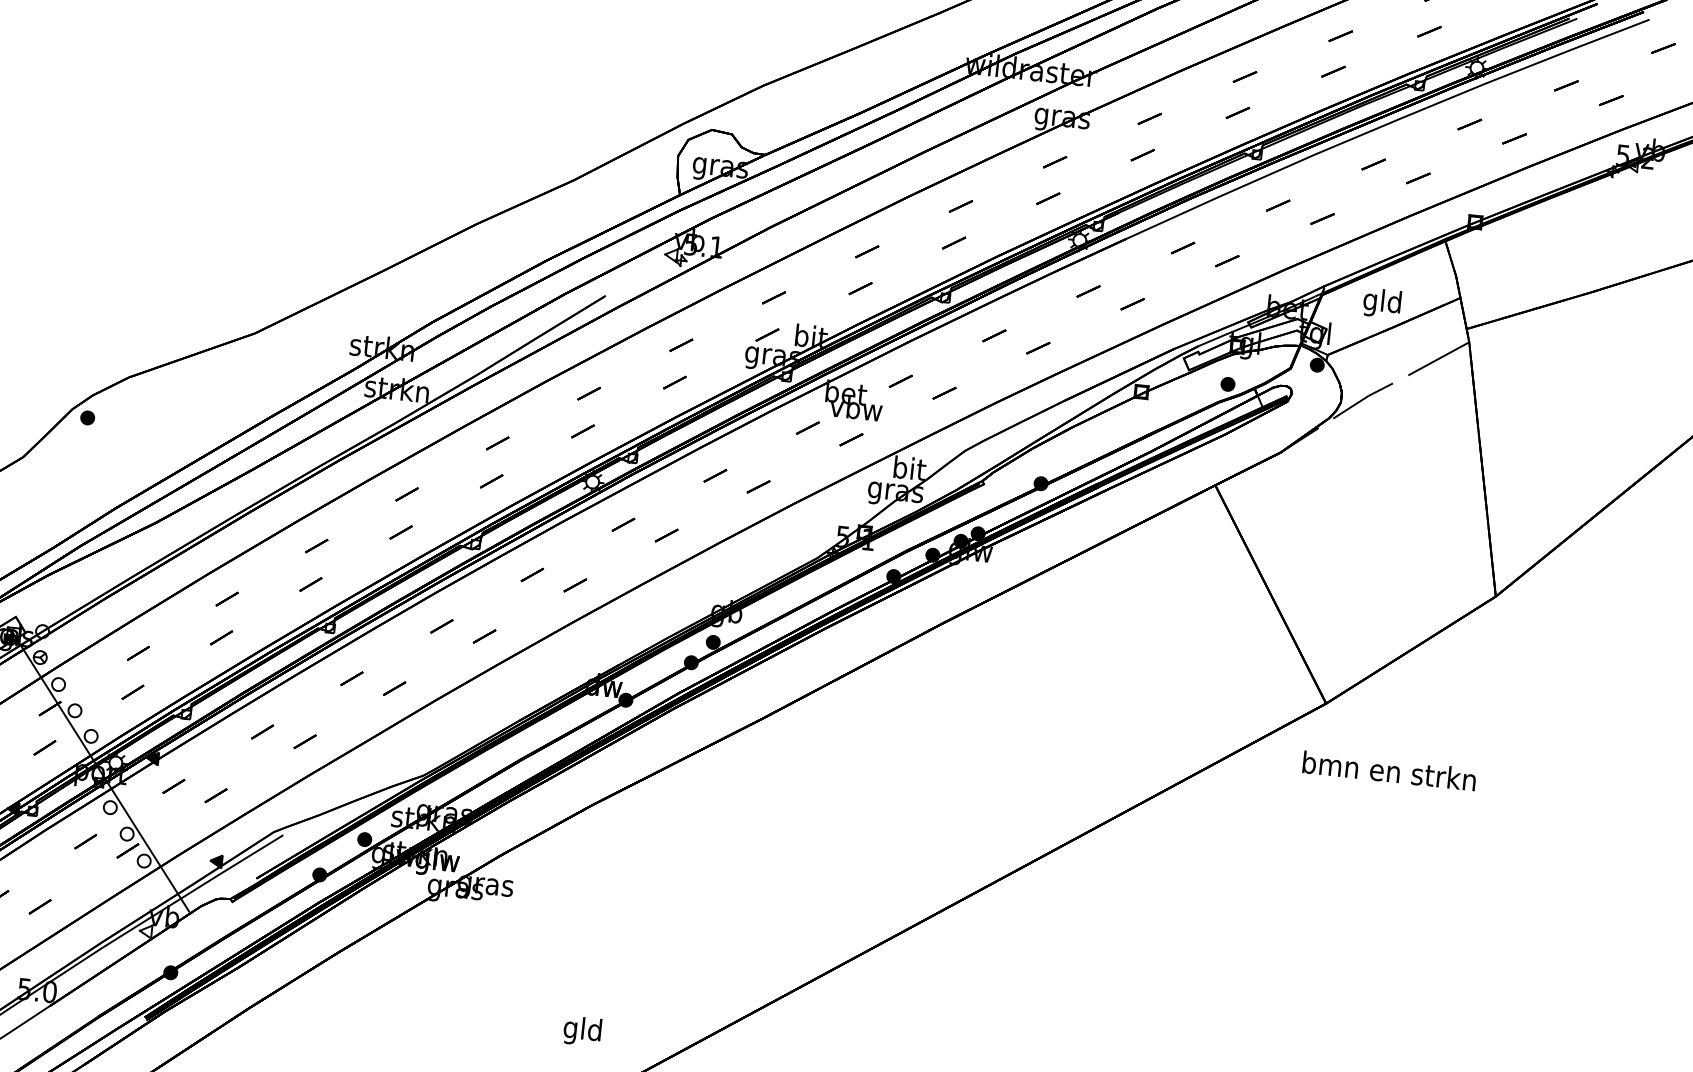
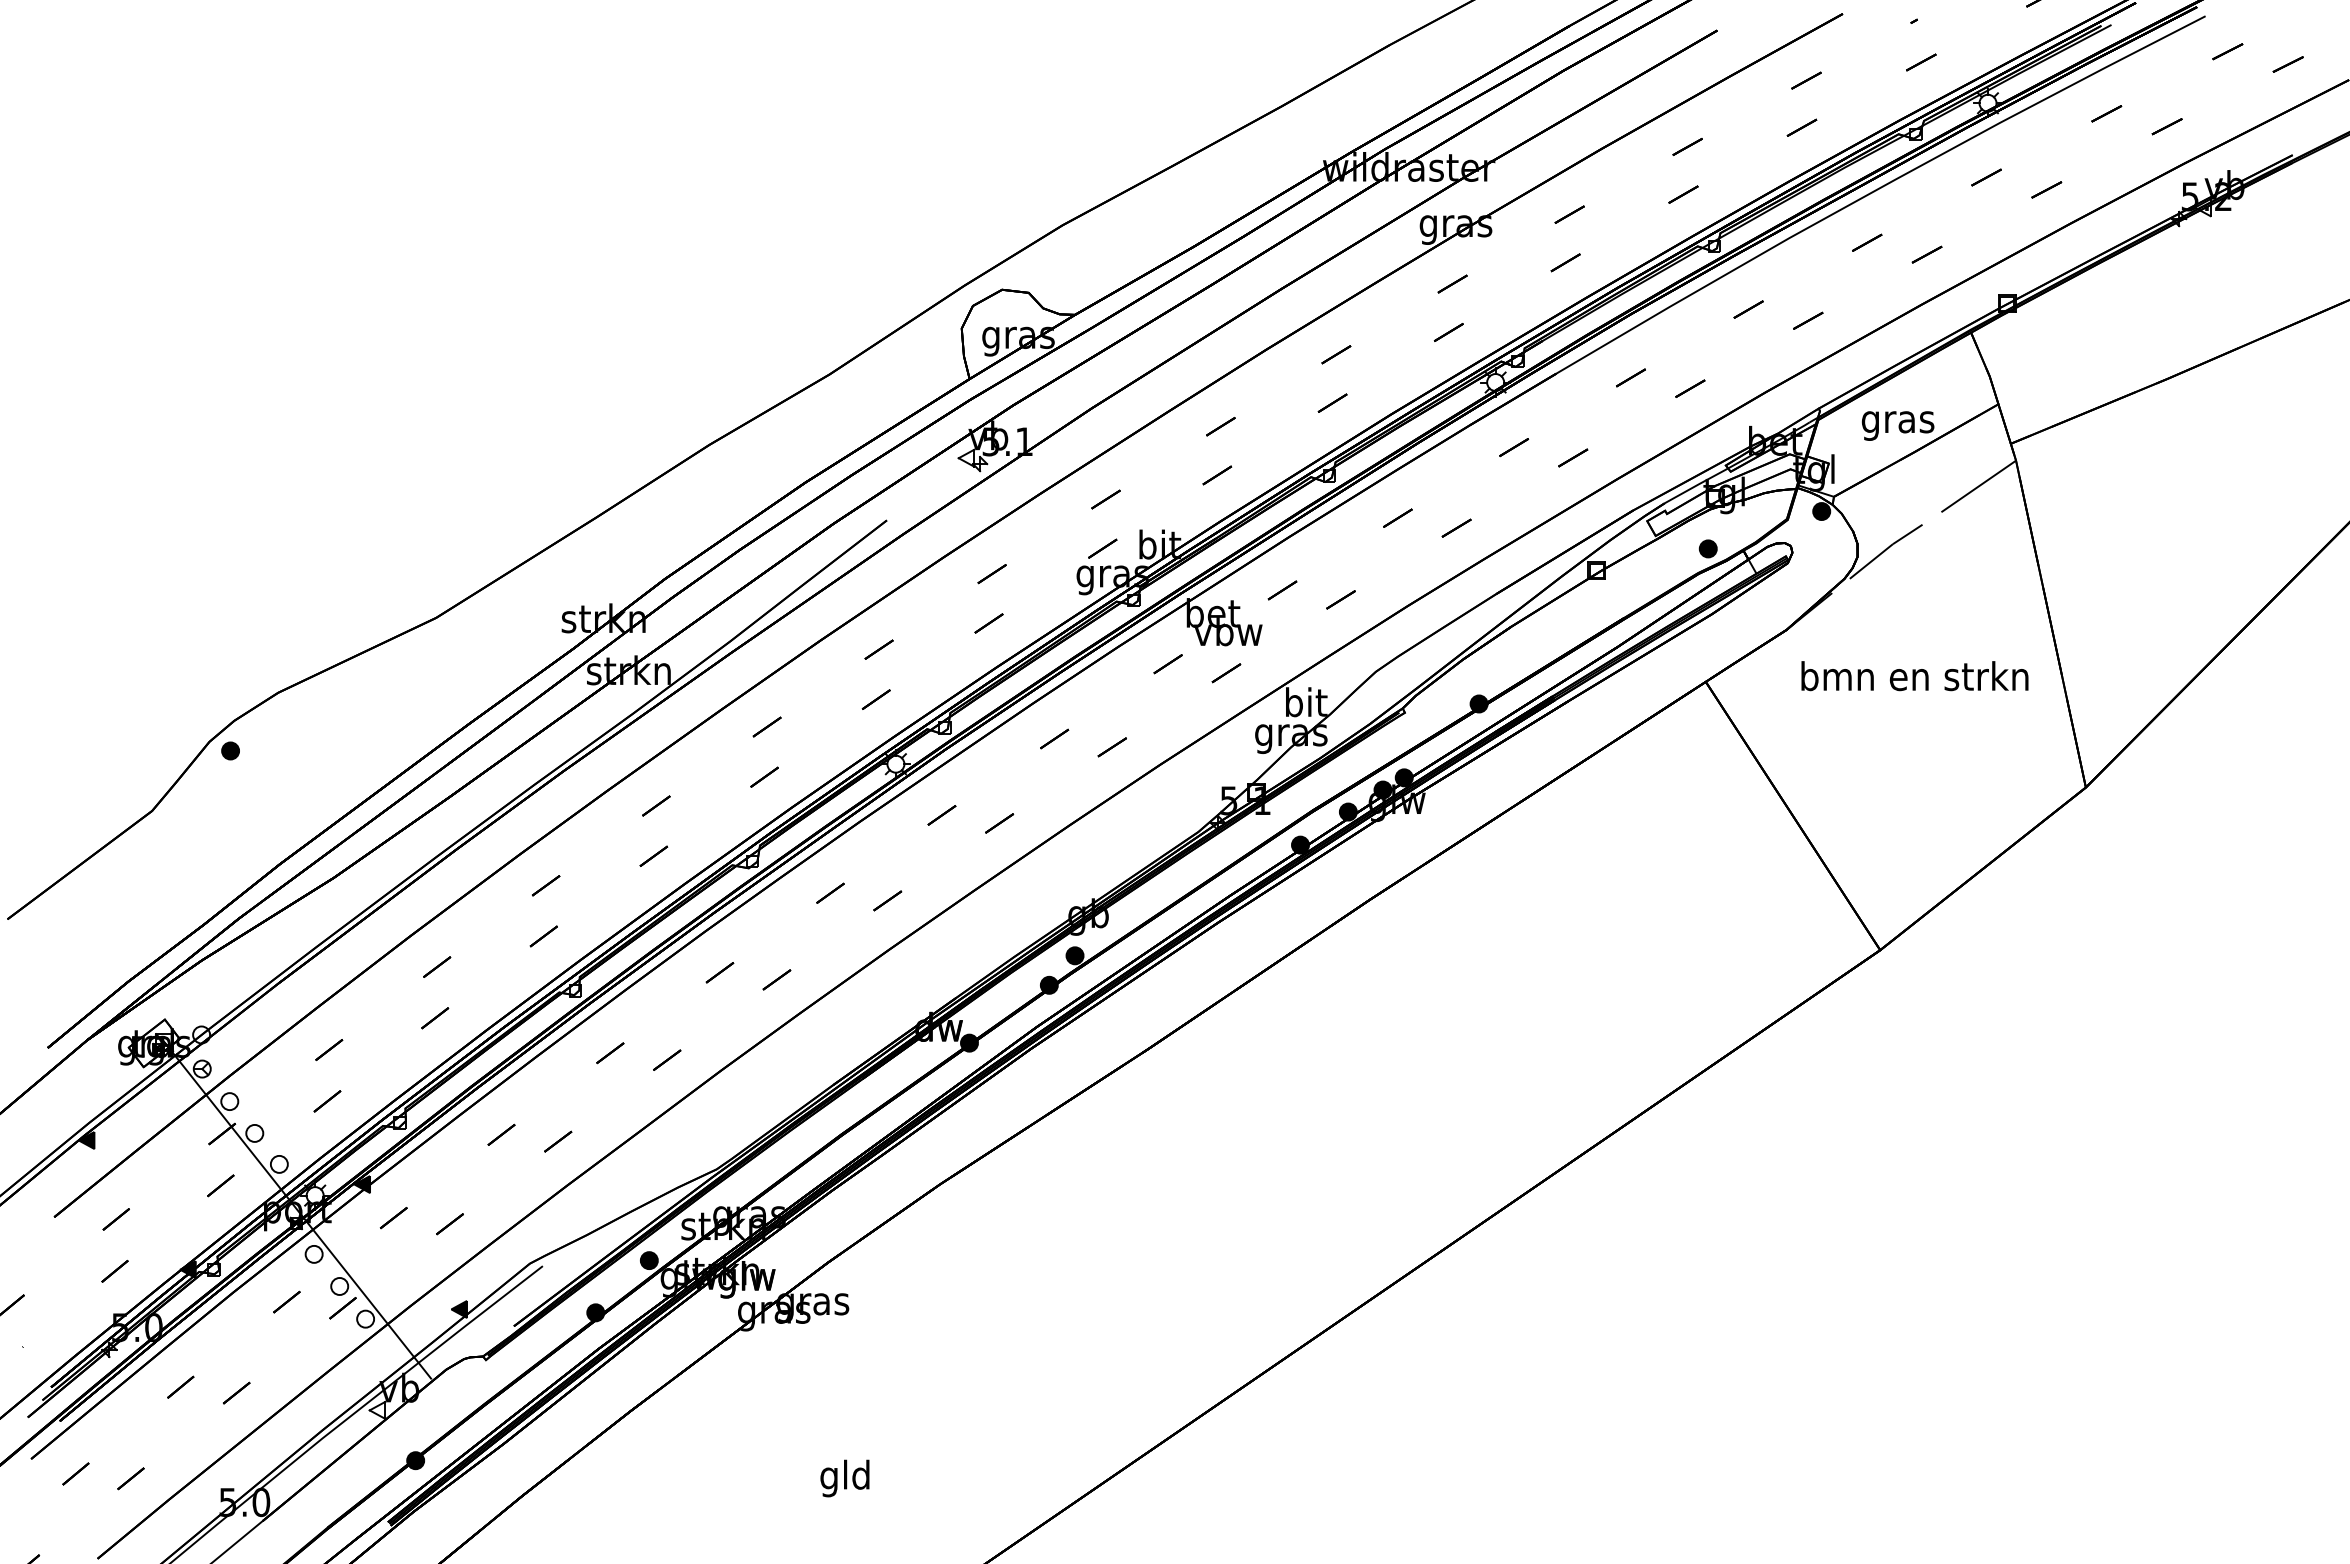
text: (1382, 302) -> (1897, 421), gld -> gras
text: (1389, 771) -> (1914, 676), moved
text: (582, 1031) -> (844, 1478), moved

